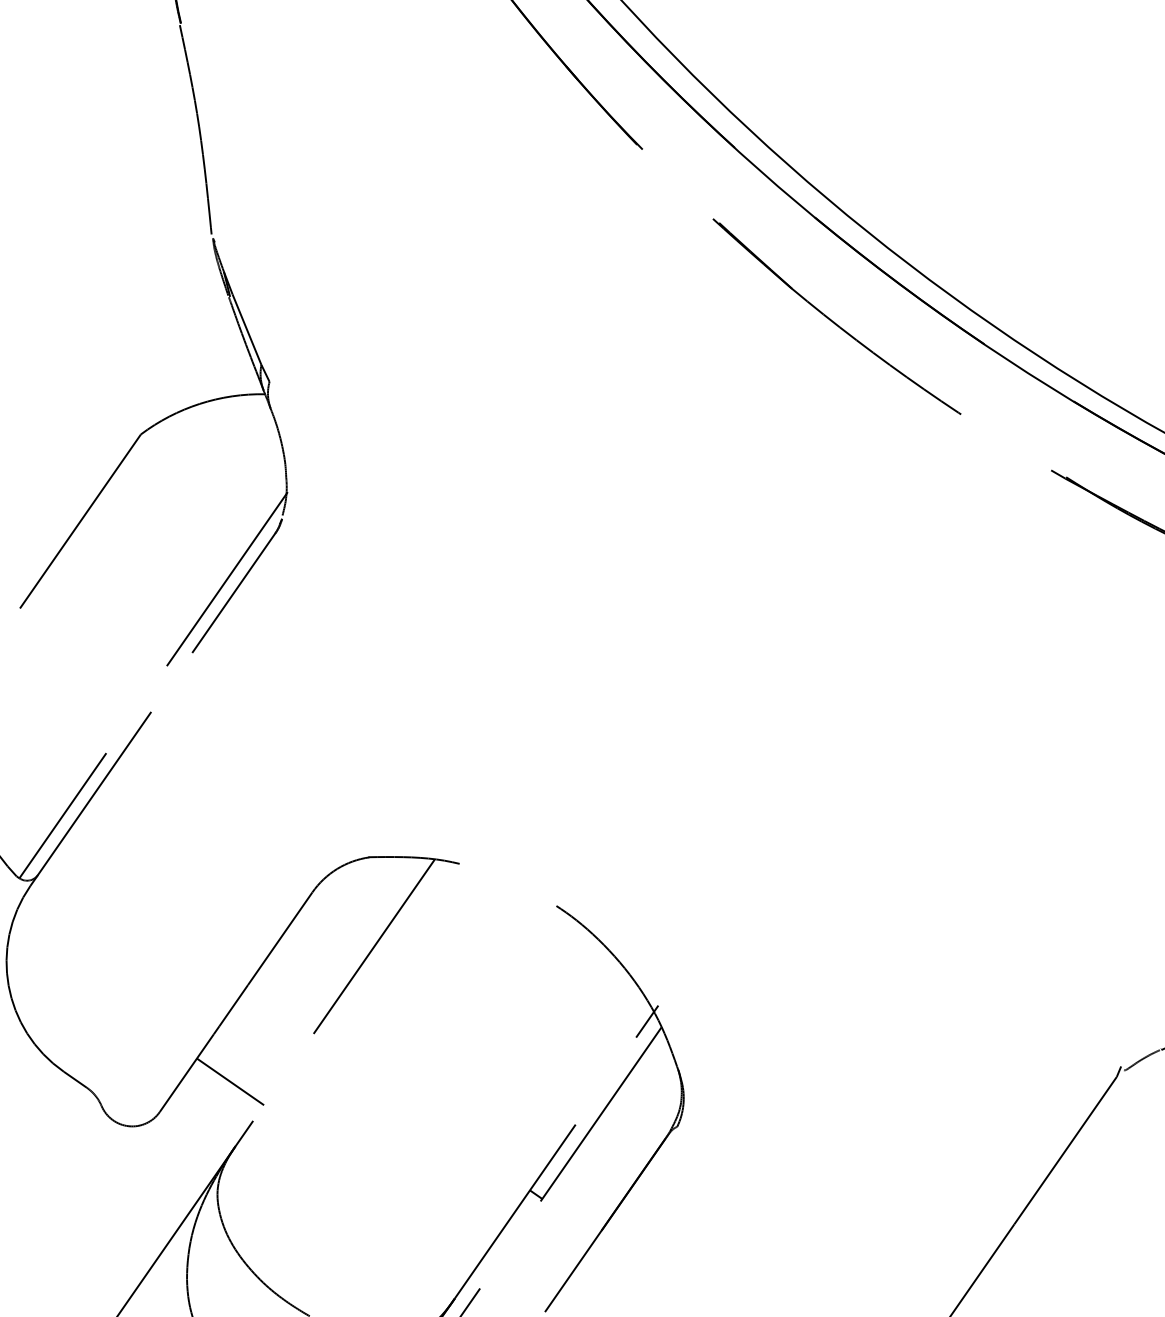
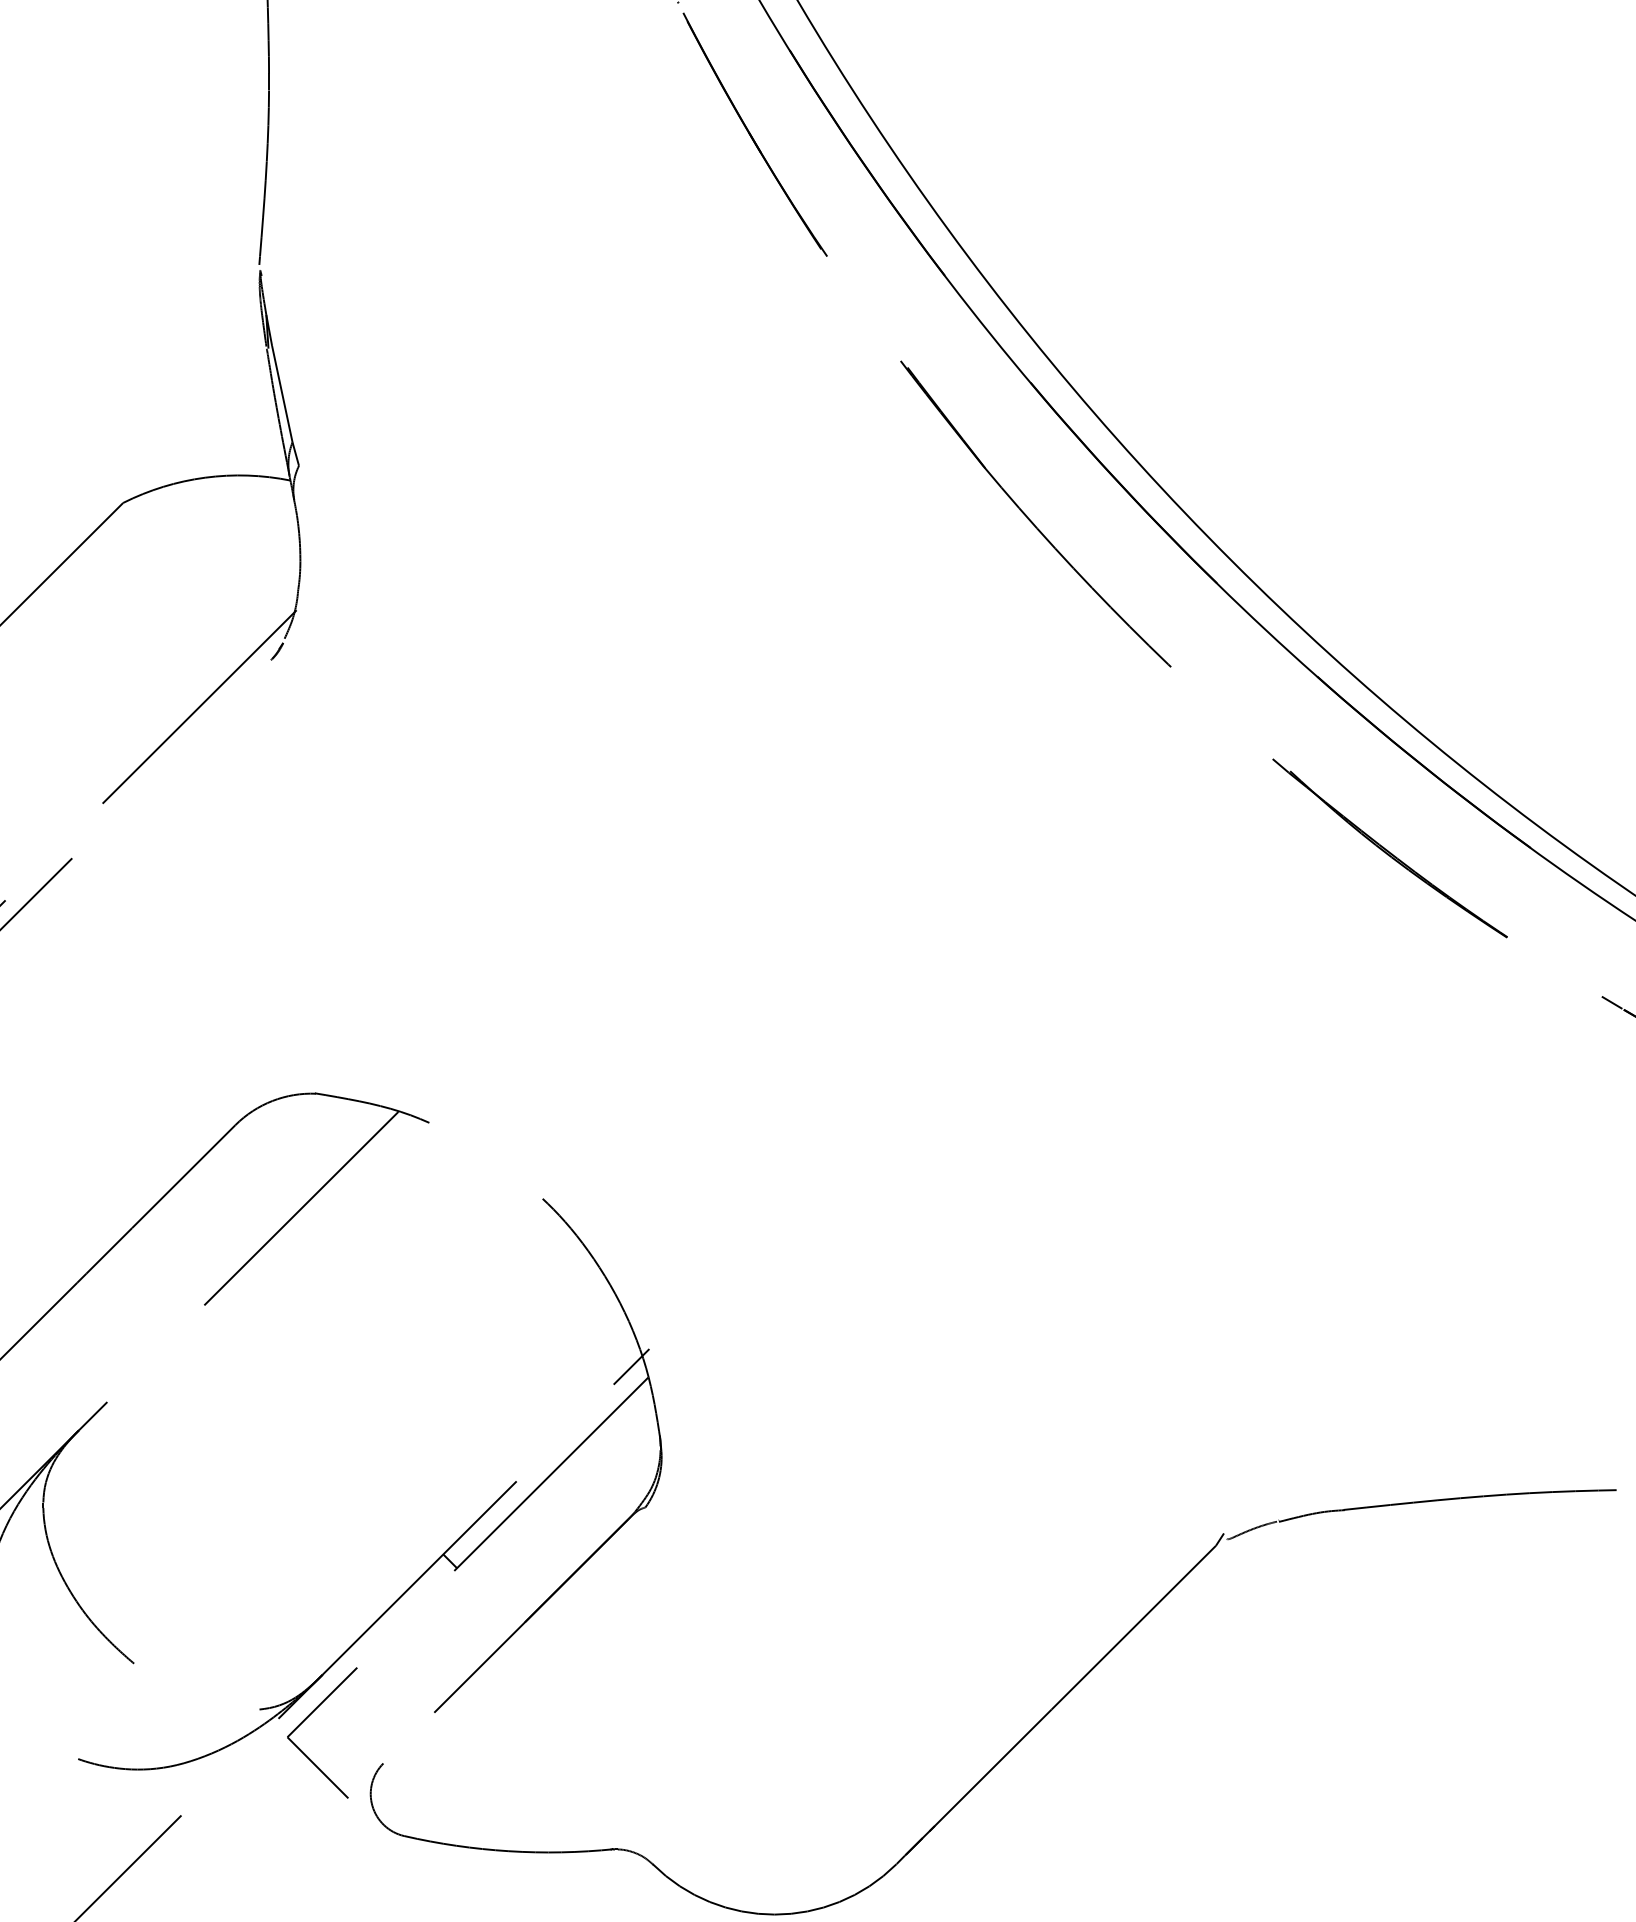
line: (233, 592) -> (204, 725), removed
line: (230, 1081) -> (87, 1346), removed

